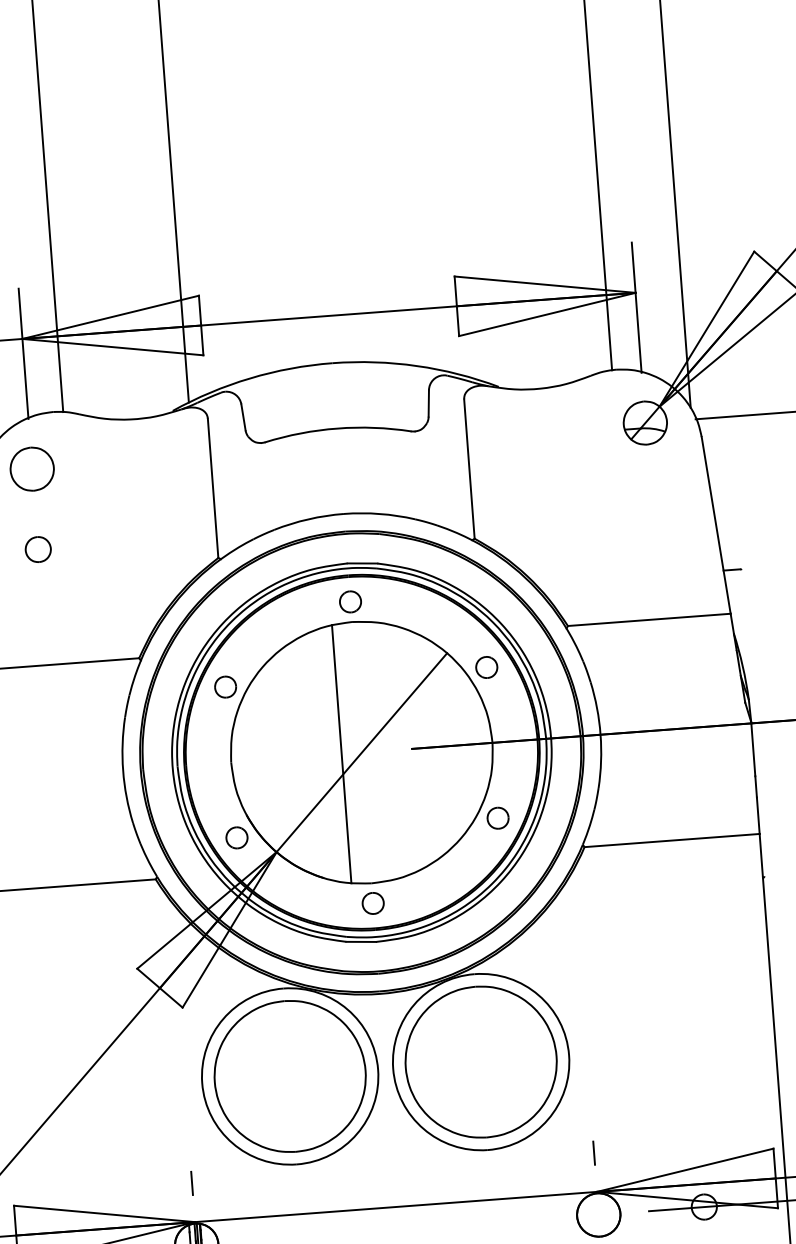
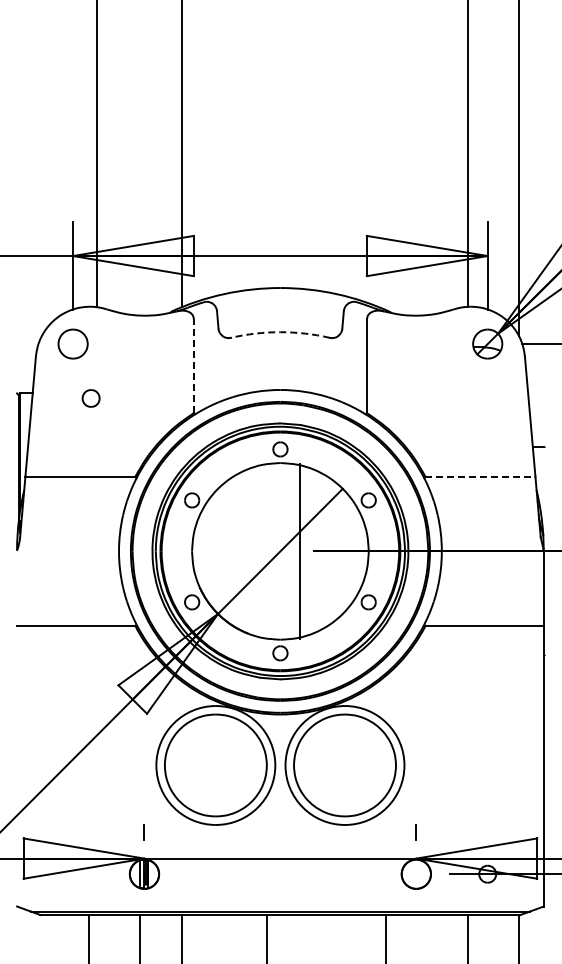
arc: (337, 428) -> (280, 332), solid -> dashed
line: (212, 487) -> (193, 365), solid -> dashed
part: (37, 549) -> (90, 398), moved
line: (649, 619) -> (480, 476), solid -> dashed
line: (341, 754) -> (299, 551), moved

